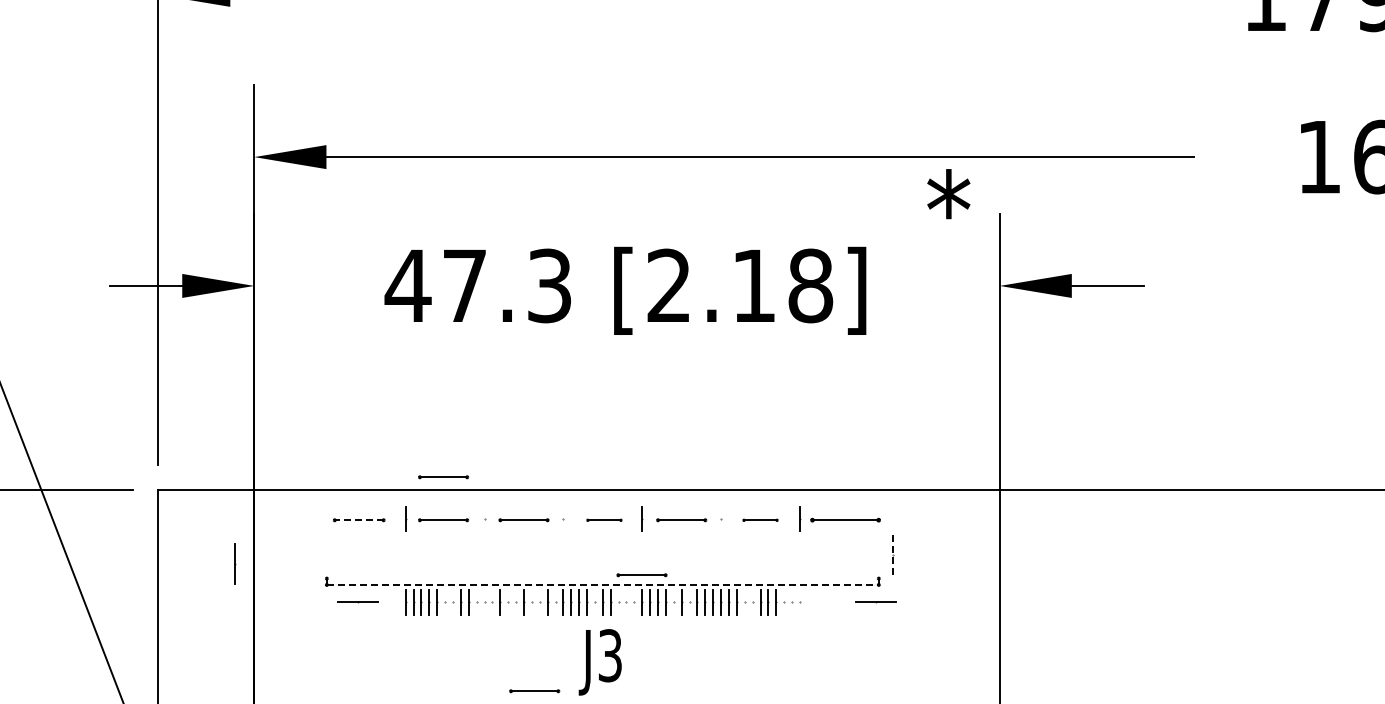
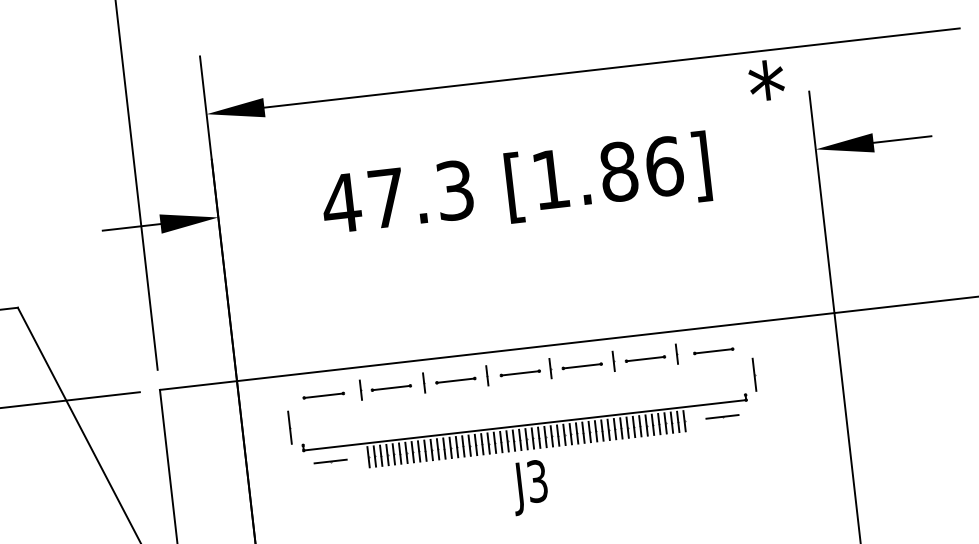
text: (740, 285) -> (607, 172), [2.18] -> [1.86]
part: (443, 477) -> (387, 353), removed
line: (484, 518) -> (424, 382), added
line: (563, 518) -> (487, 375), added
line: (721, 518) -> (614, 361), added
line: (358, 520) -> (323, 395), dashed -> solid
part: (604, 520) -> (520, 373), size x1.43
part: (760, 520) -> (645, 359), size x1.43
part: (845, 520) -> (713, 351), size x0.71
line: (892, 555) -> (754, 375), dashed -> solid
line: (235, 563) -> (290, 427), moved
part: (641, 575) -> (555, 414), removed
line: (602, 584) -> (524, 424), dashed -> solid
line: (445, 601) -> (400, 452), added
line: (453, 601) -> (406, 452), added
line: (476, 601) -> (425, 450), added
line: (484, 601) -> (431, 449), added
line: (492, 601) -> (438, 448), added
line: (508, 601) -> (450, 447), added
line: (516, 601) -> (457, 446), added
line: (531, 601) -> (469, 445), added
line: (539, 601) -> (475, 444), added
line: (555, 601) -> (488, 442), added
line: (594, 601) -> (519, 439), added
line: (618, 601) -> (539, 437), added
line: (626, 601) -> (545, 436), added
line: (634, 601) -> (551, 435), added
line: (673, 601) -> (583, 432), added
line: (689, 601) -> (595, 430), added
line: (744, 601) -> (640, 425), added
line: (752, 601) -> (646, 424), added
line: (784, 601) -> (672, 421), added
line: (792, 601) -> (678, 421), added
line: (799, 601) -> (684, 420), added
line: (875, 602) -> (721, 417), moved
part: (534, 691) -> (479, 516), removed

